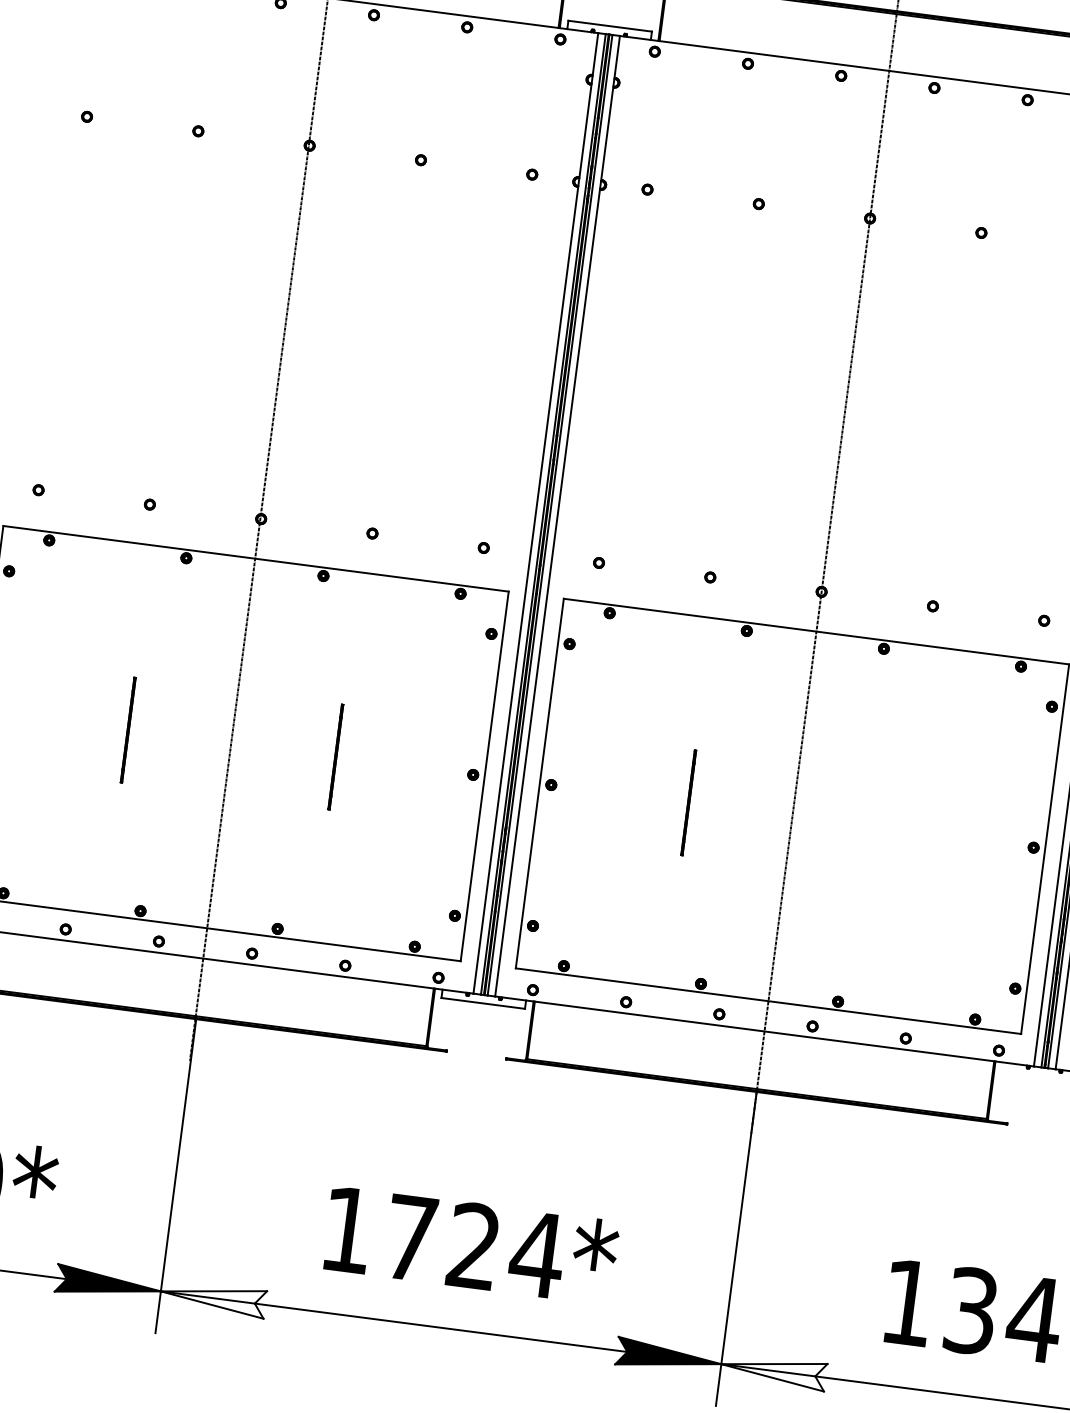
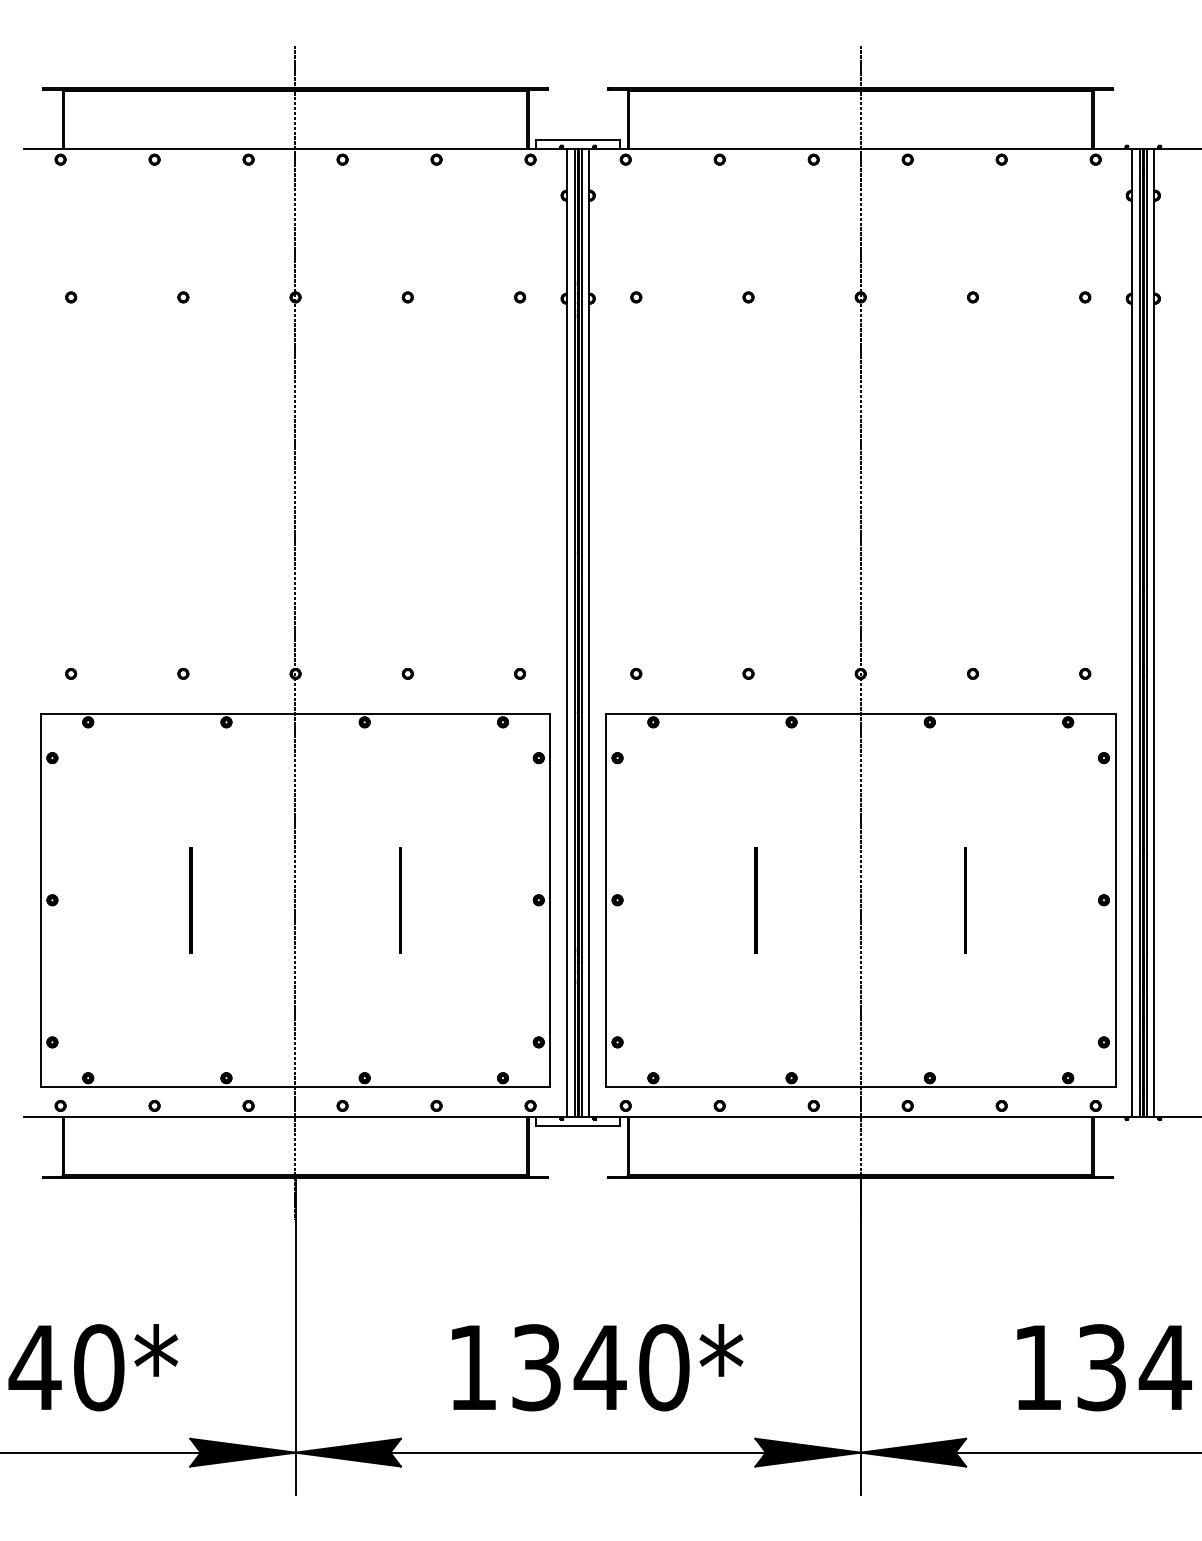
line: (896, 830) -> (965, 900), added
text: (475, 1246) -> (601, 1367), 1724* -> 1340*
fill: (212, 1297) -> (347, 1452), added
fill: (773, 1370) -> (913, 1452), added

